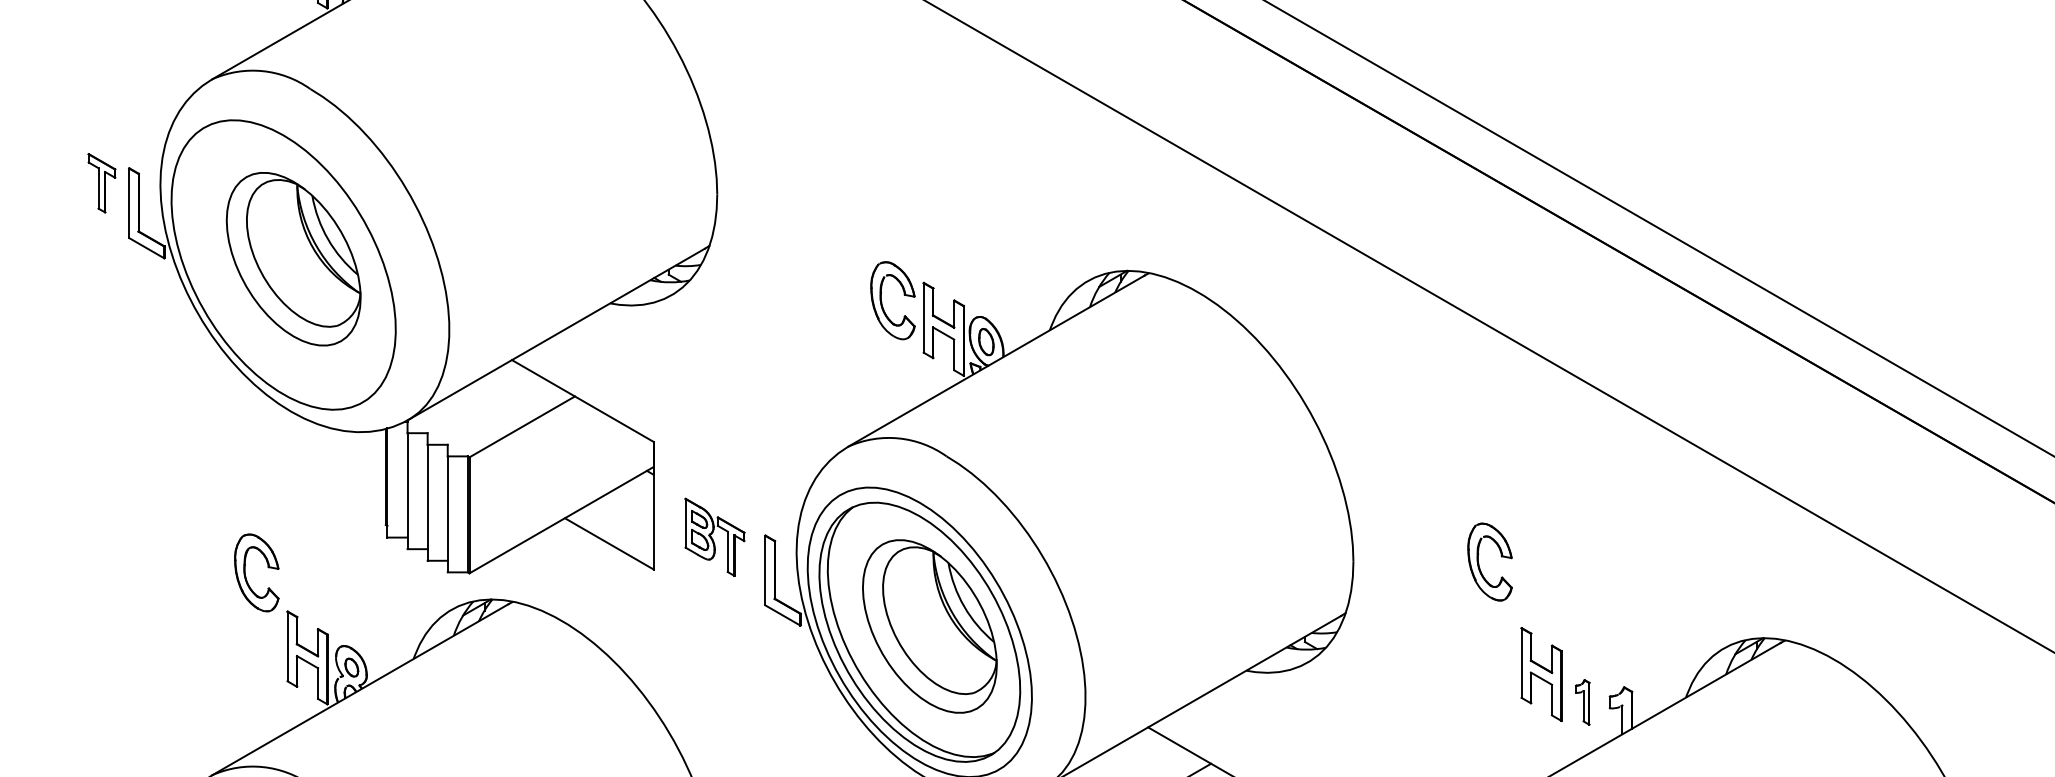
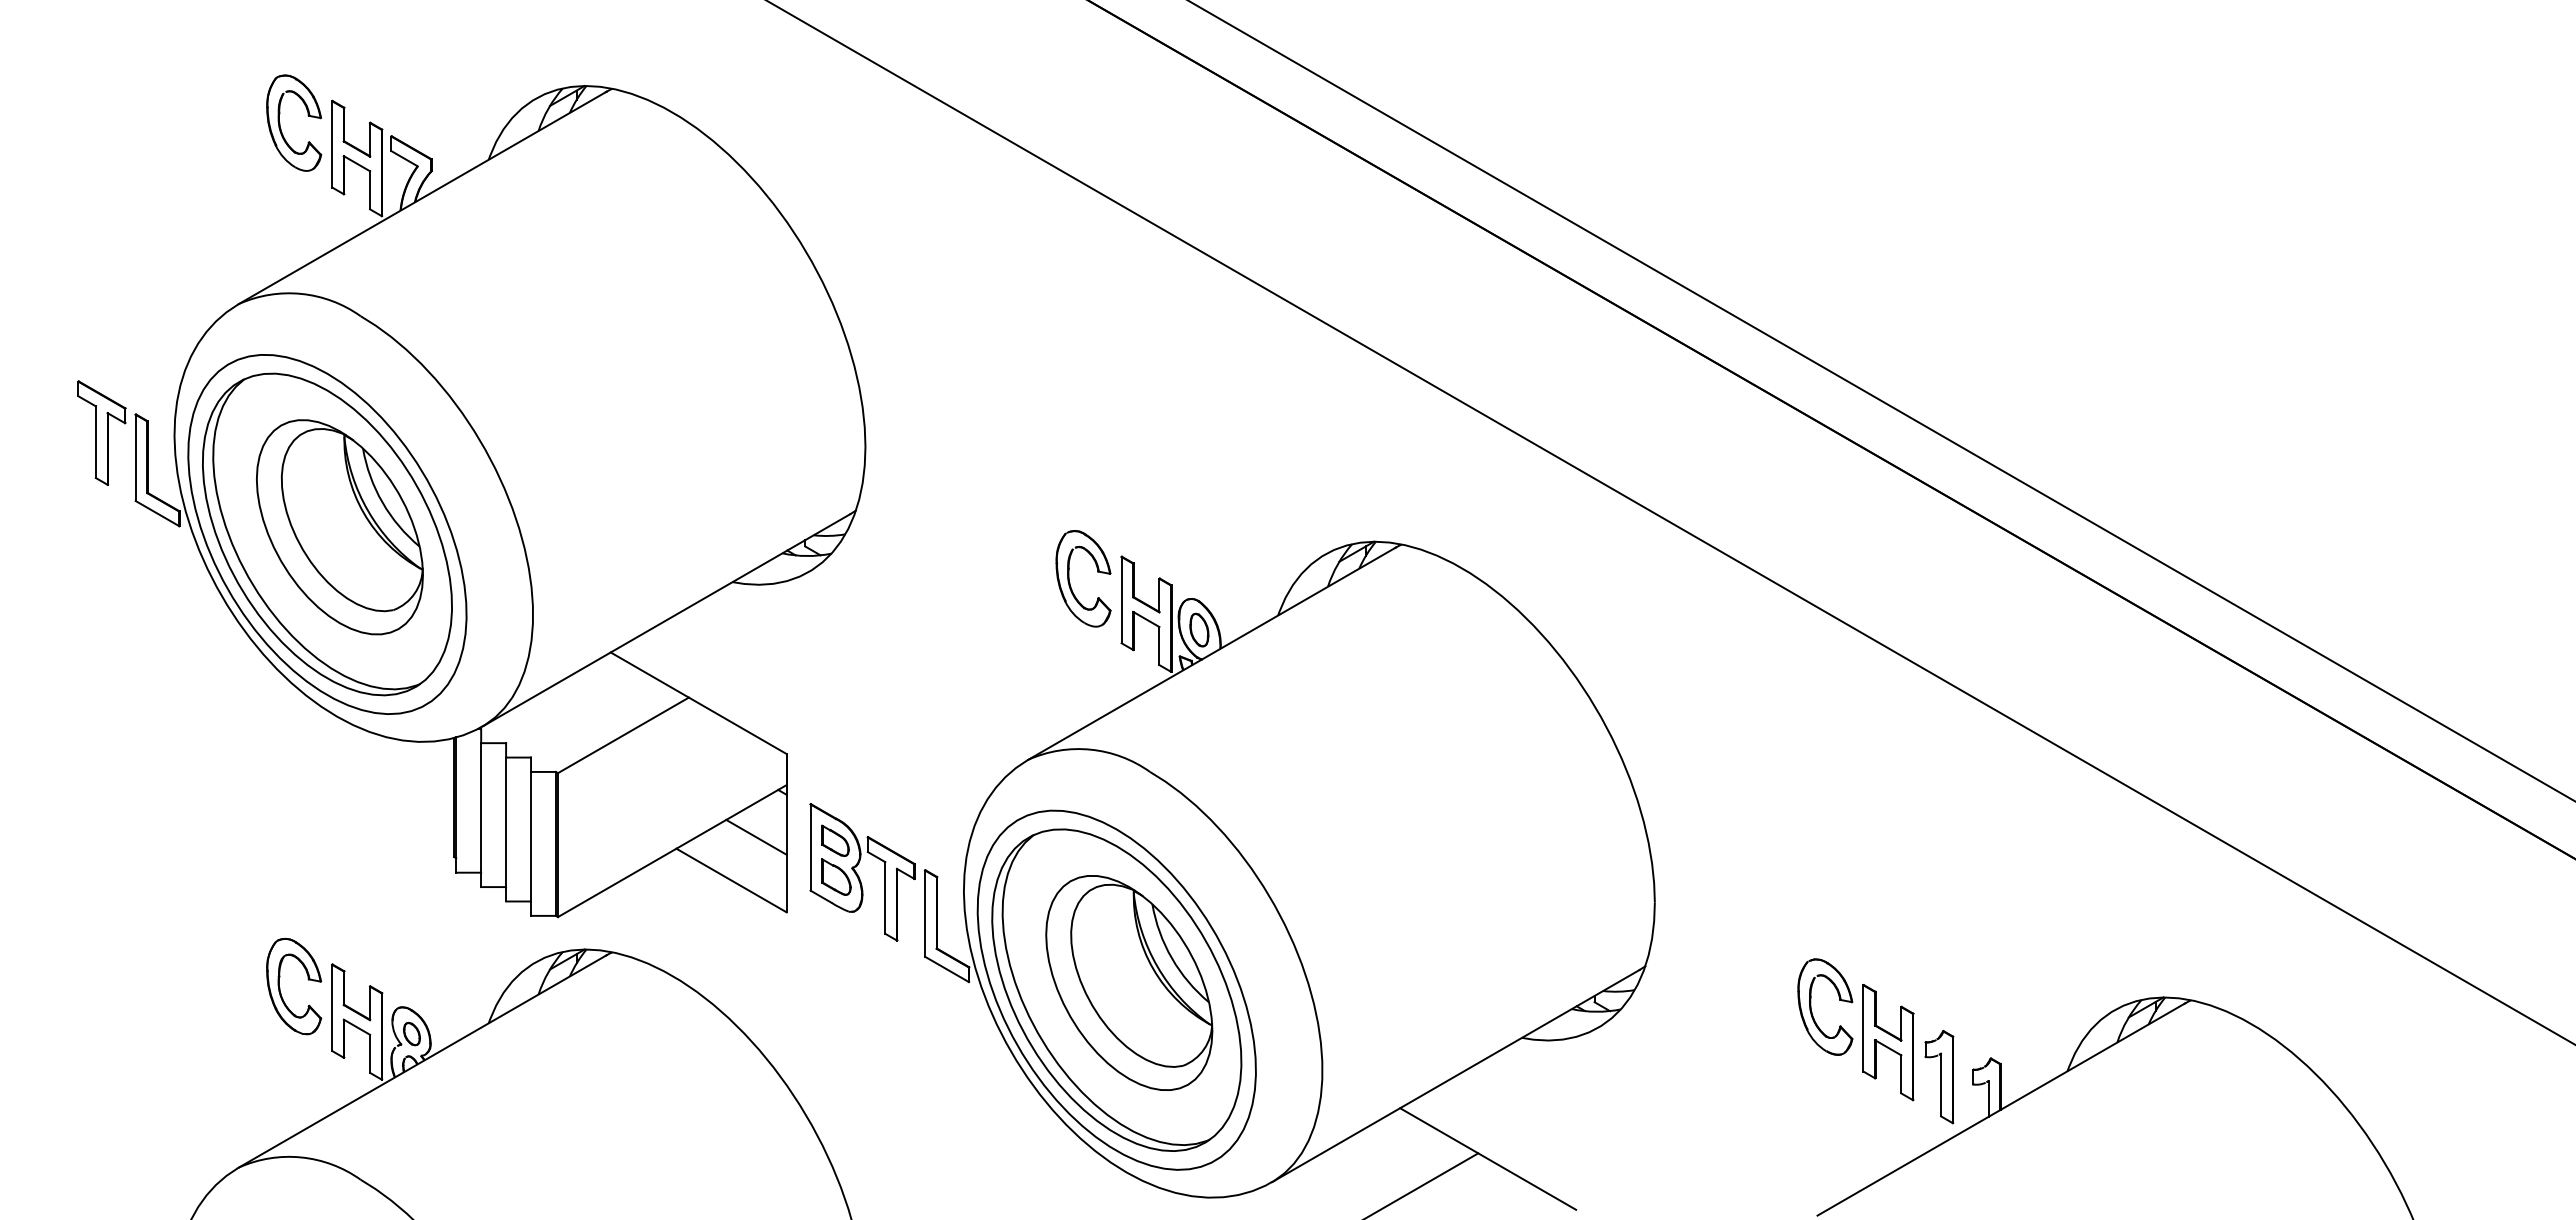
part: (101, 182) -> (101, 432), size x1.43
part: (283, 265) -> (327, 534), added
line: (629, 508) -> (756, 836), added
part: (714, 537) -> (862, 872), size x1.43
part: (1479, 565) -> (1812, 1011), moved
part: (245, 573) -> (280, 987), moved
part: (1582, 702) -> (1939, 1077), size x1.67

